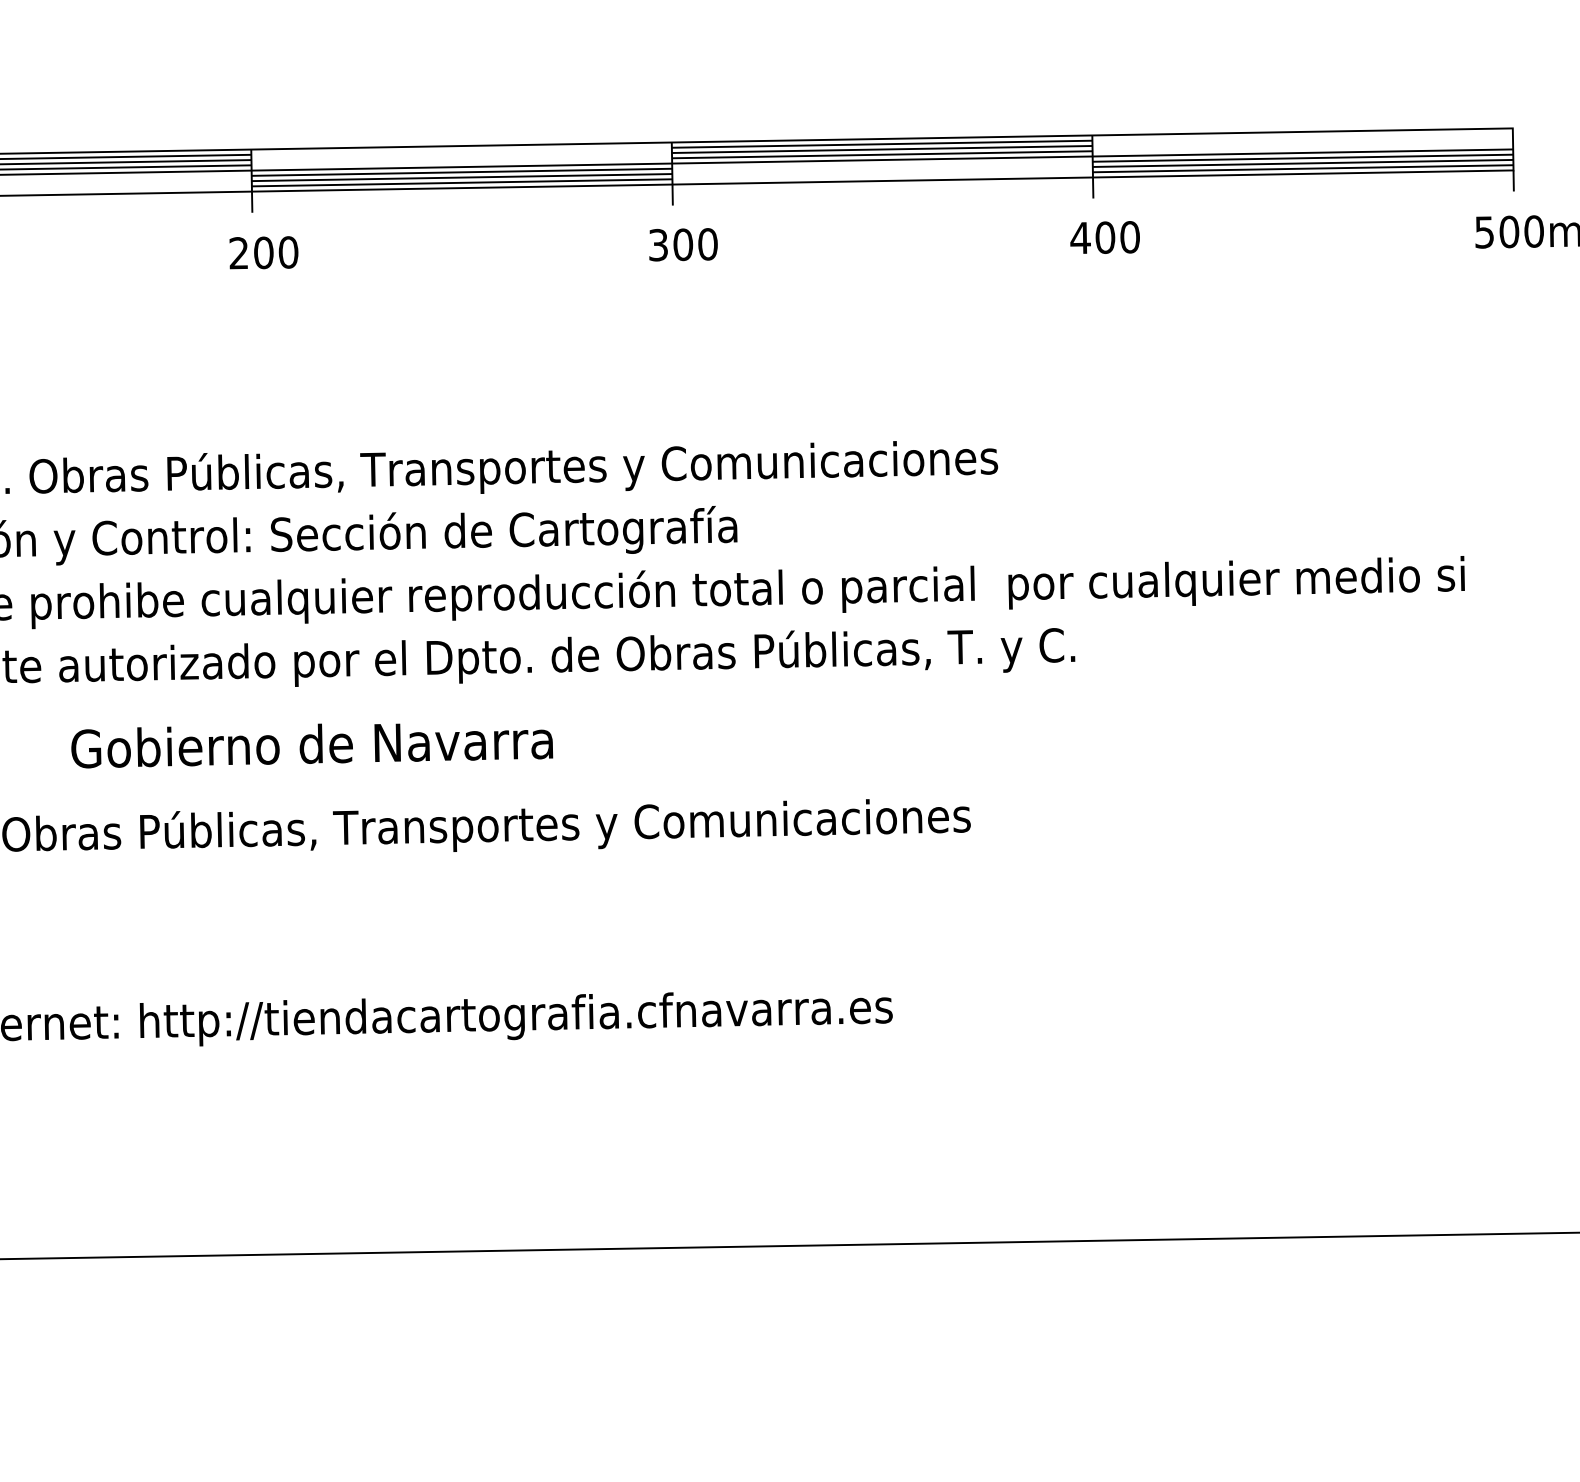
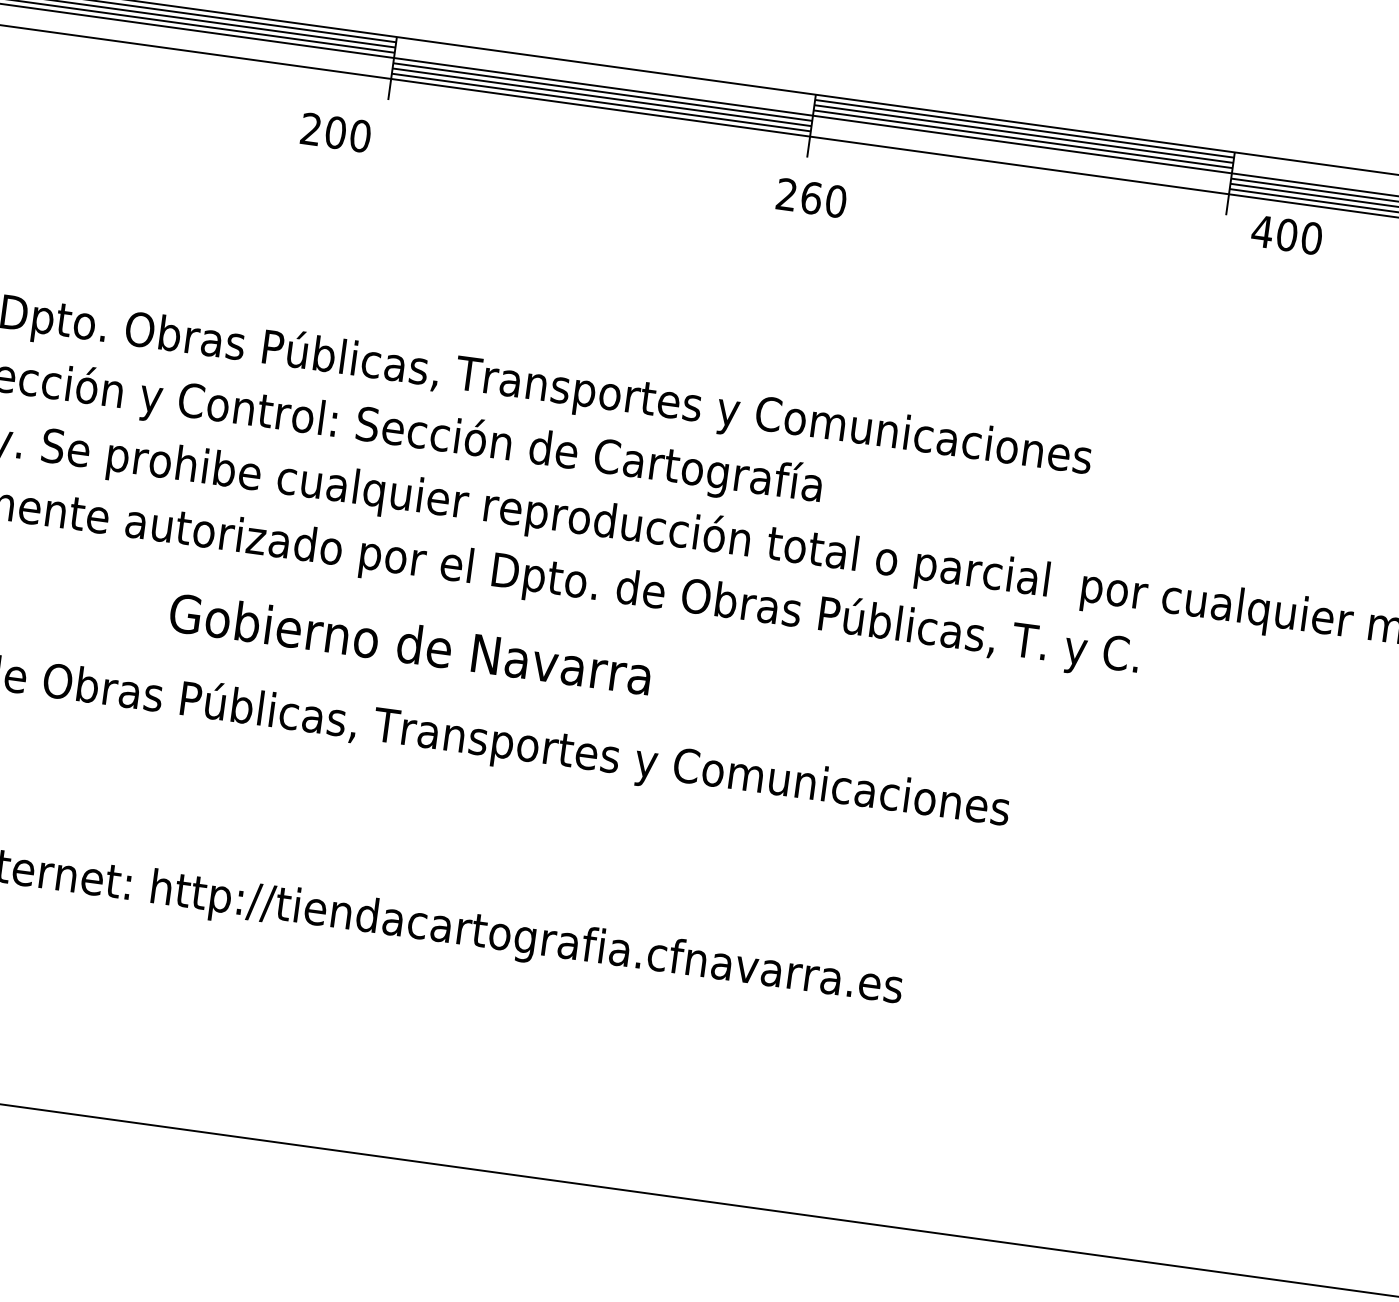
text: (1104, 237) -> (1286, 234), moved
text: (671, 244) -> (799, 196), 300 -> 260
text: (263, 252) -> (335, 132), moved
text: (312, 745) -> (410, 645), moved

